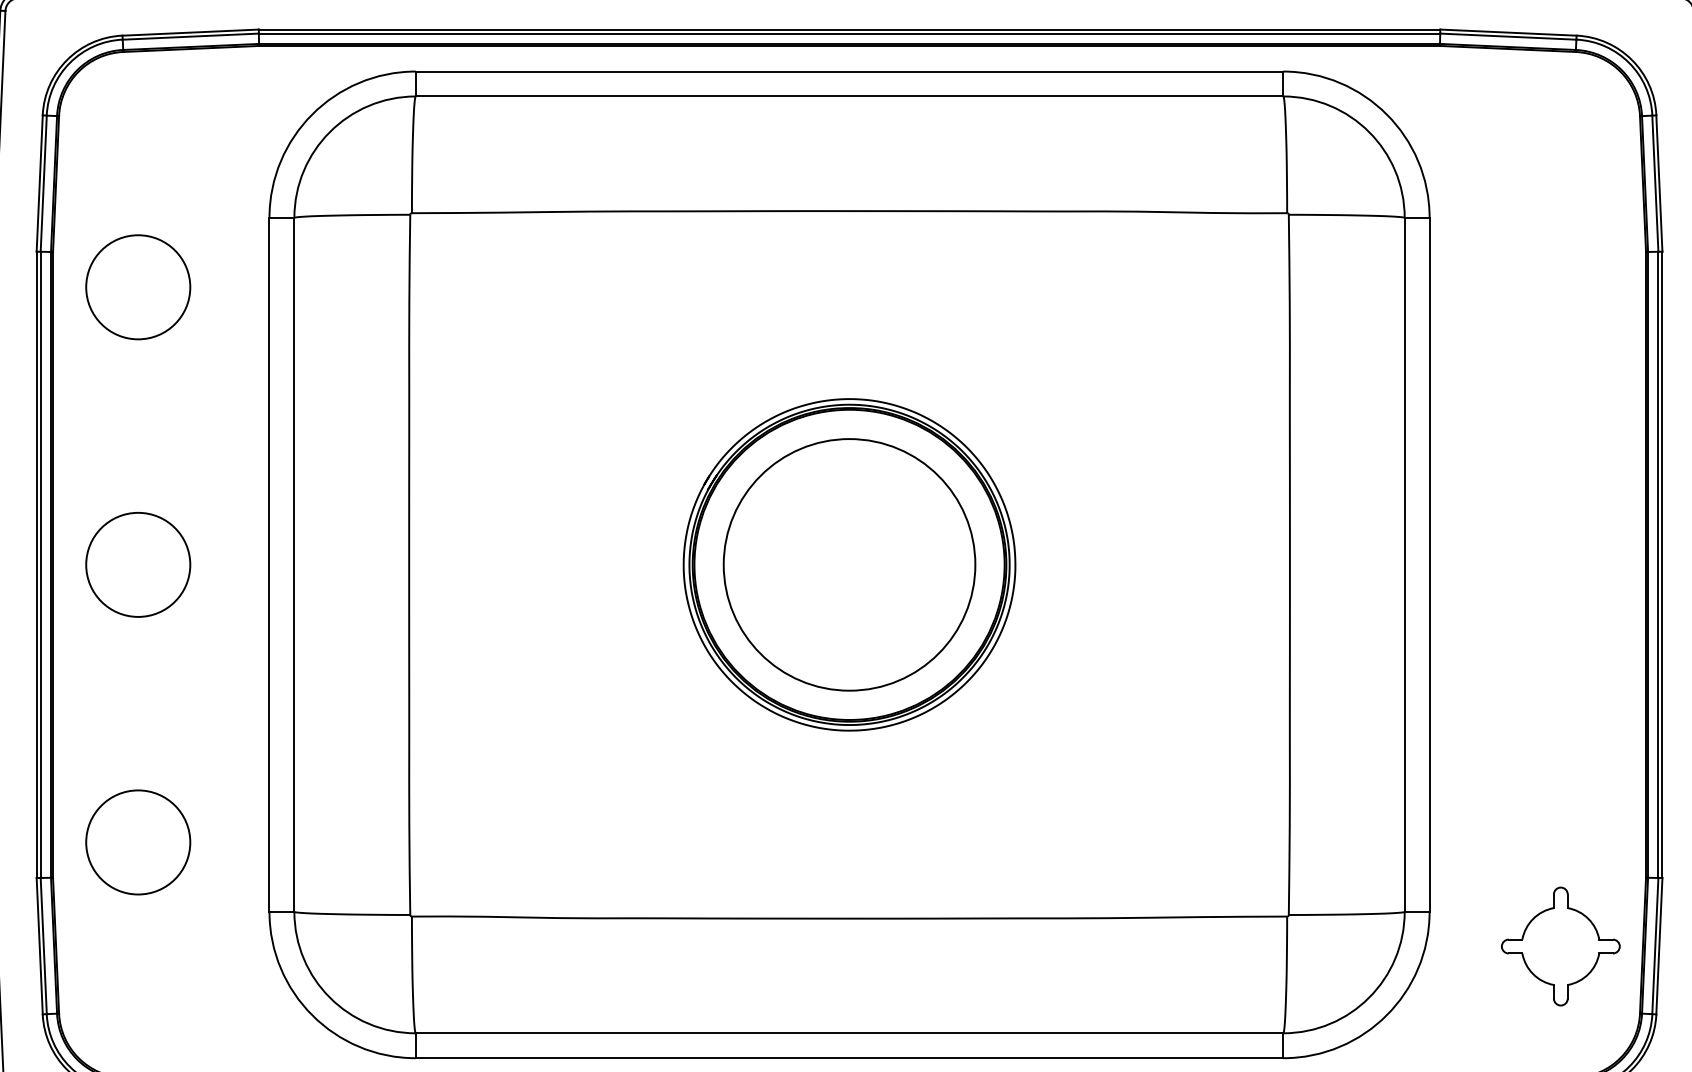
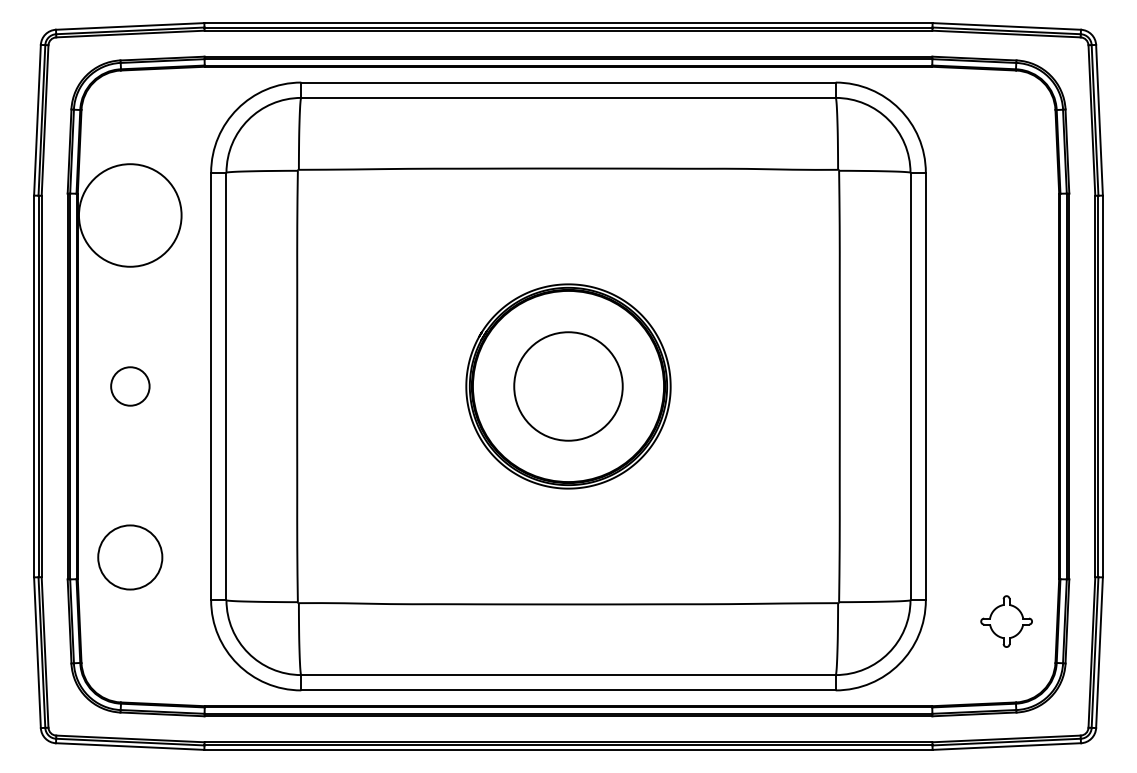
circle: (138, 287) -> (130, 215), size x1.6
circle: (138, 564) -> (130, 386), size x0.6
circle: (849, 564) -> (568, 386), size x0.7
part: (1560, 946) -> (1006, 621), size x0.7

